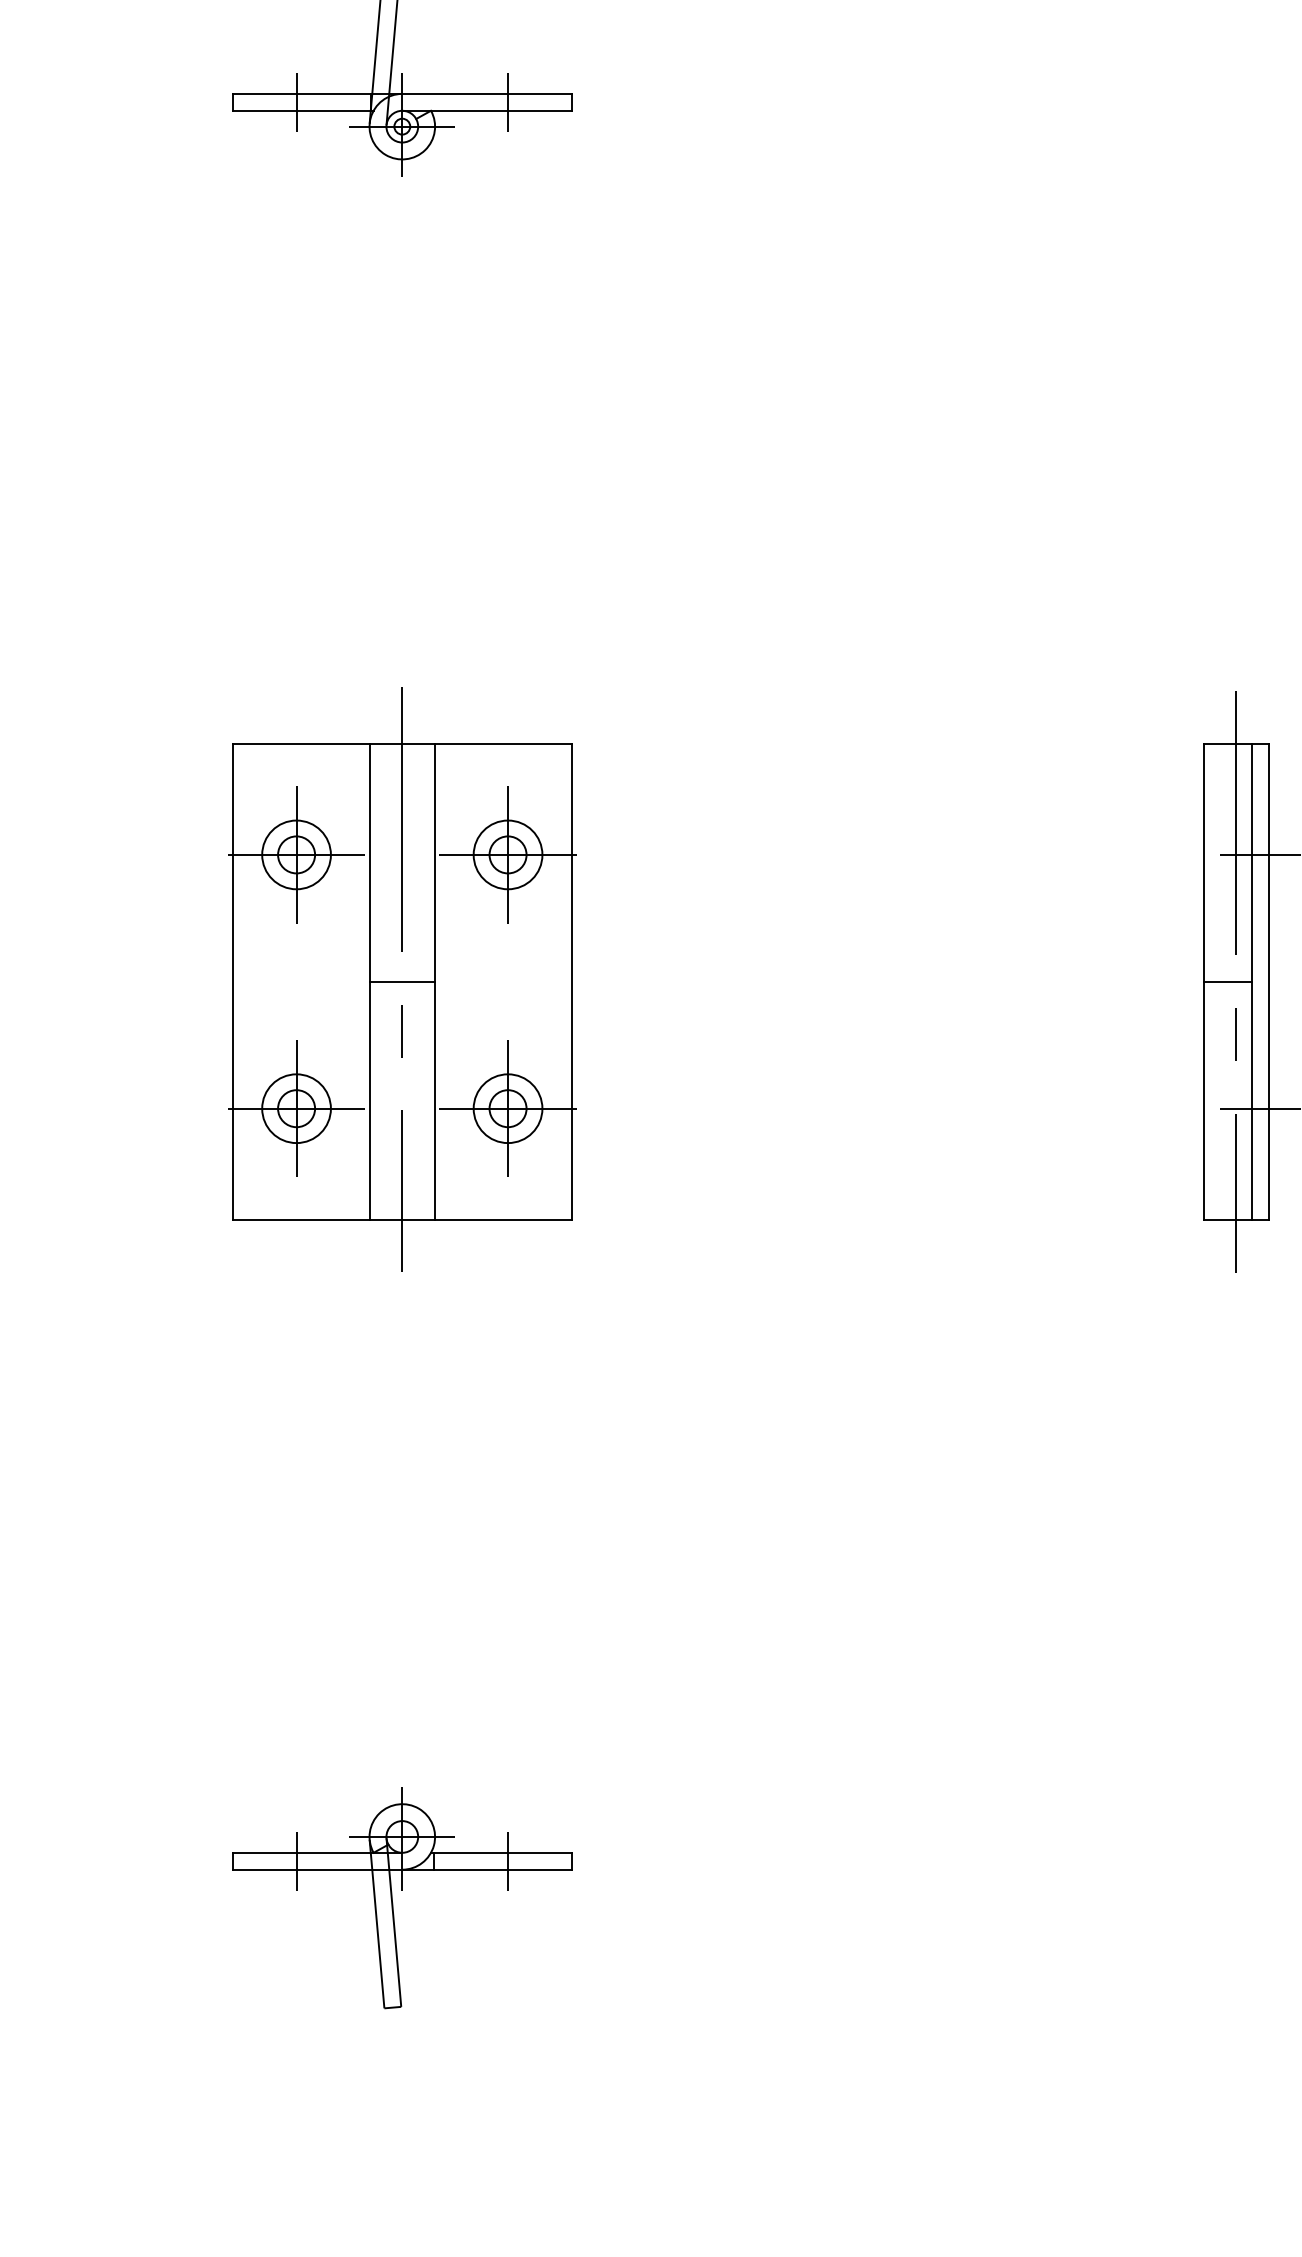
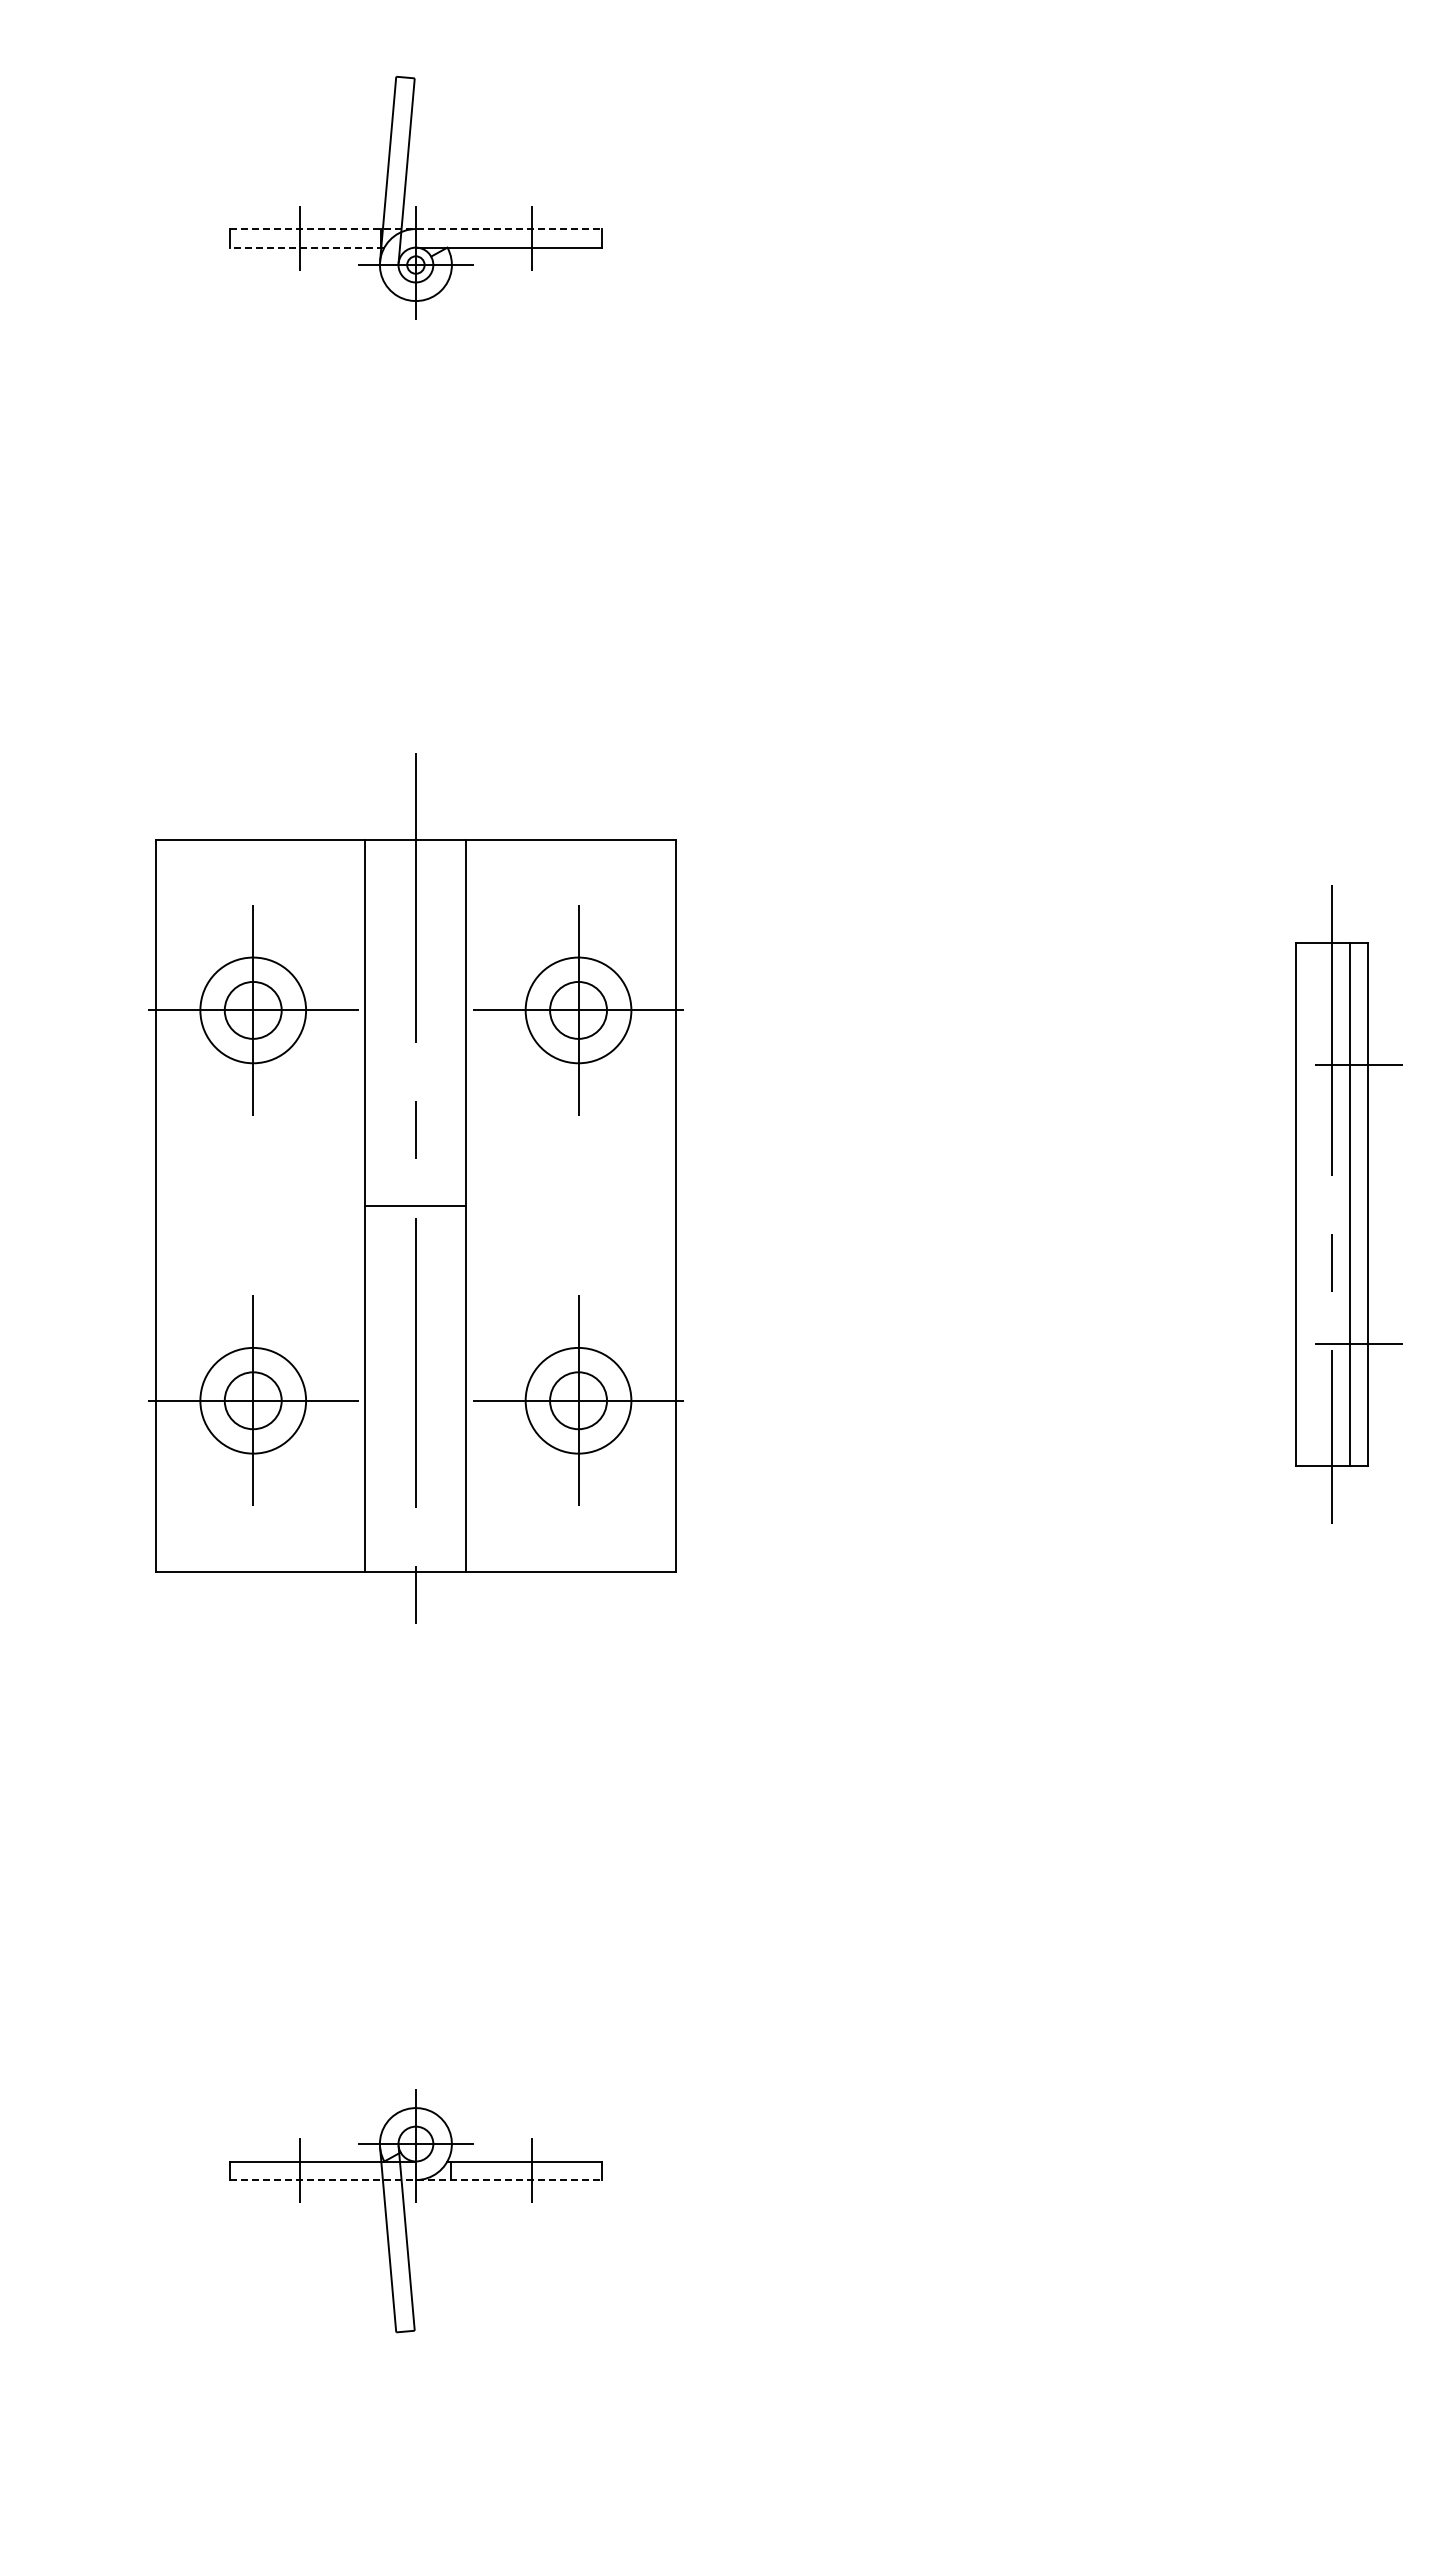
line: (401, 94) -> (415, 229), solid -> dashed
line: (302, 110) -> (306, 247), solid -> dashed
part: (401, 979) -> (415, 1201), size x1.4
line: (1227, 981) -> (1322, 1204), removed
line: (401, 1870) -> (415, 2180), solid -> dashed

